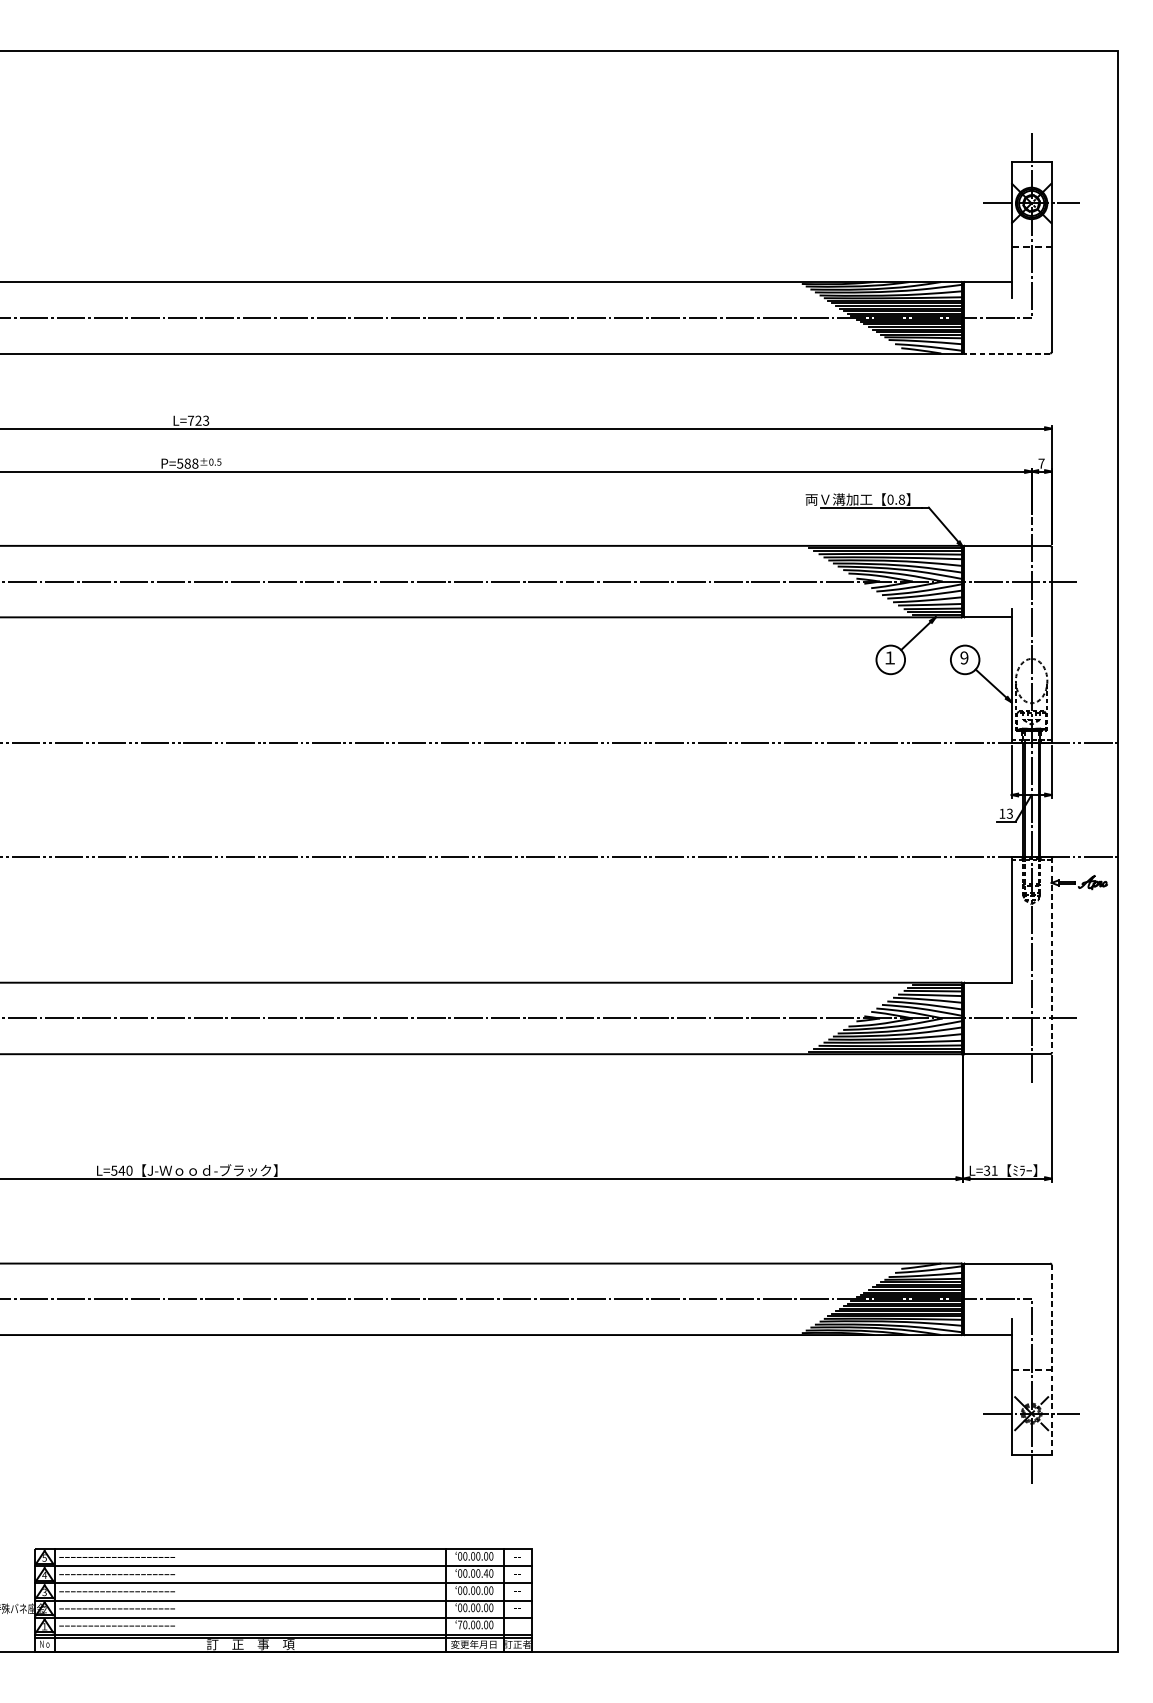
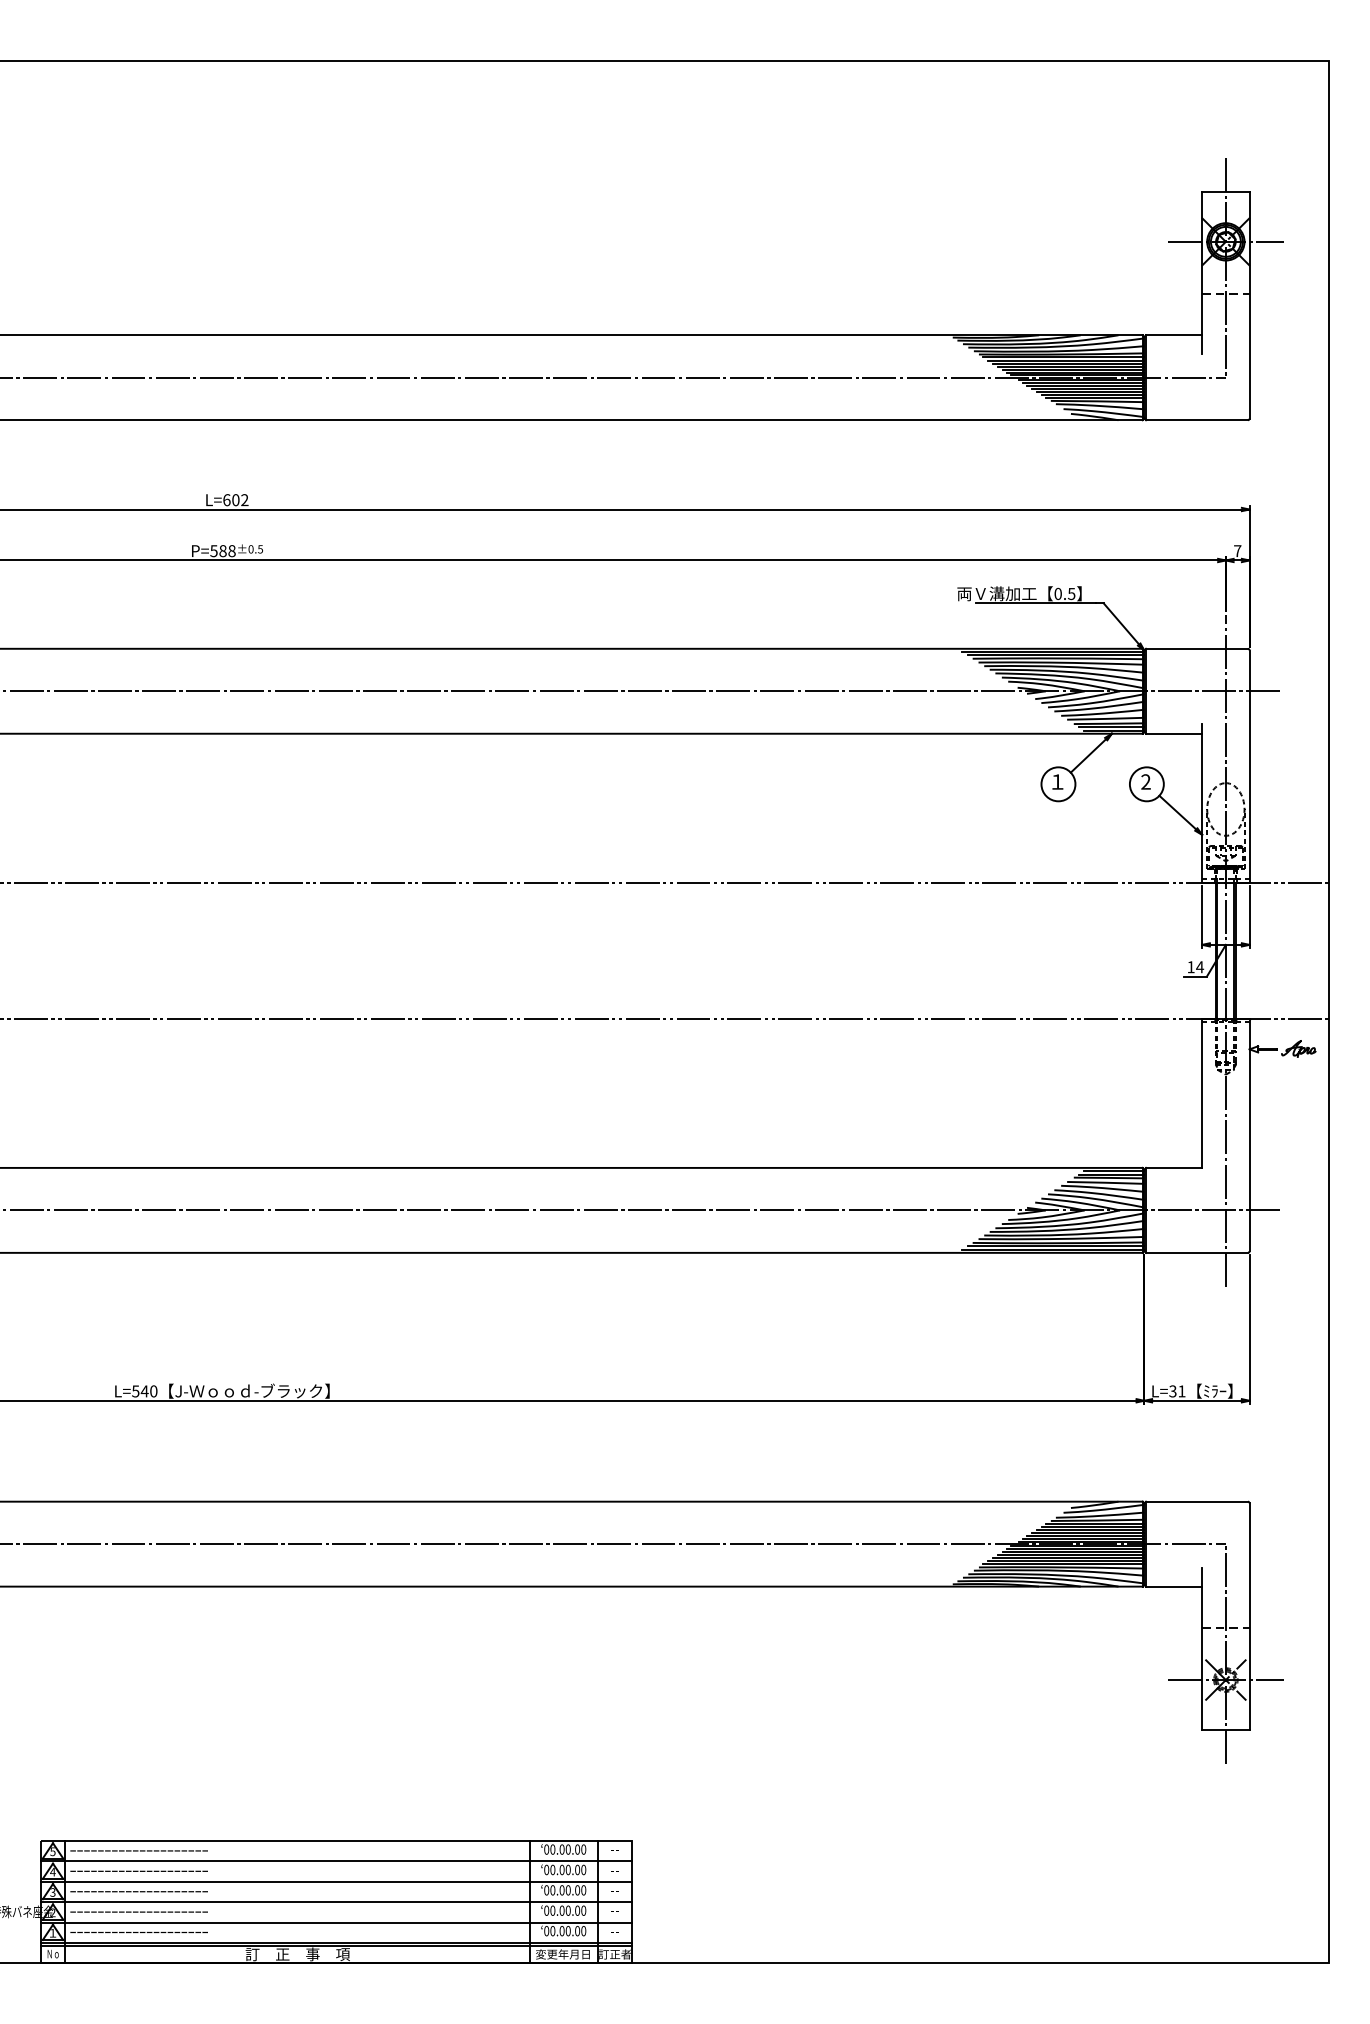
line: (1006, 353) -> (1196, 420), dashed -> solid
text: (198, 421) -> (235, 500), L=723 -> L=602
text: (901, 499) -> (1071, 593), 0.8 -> 0.5
text: (964, 658) -> (1145, 782), 9 -> 2
text: (1010, 814) -> (1200, 967), 13 -> 14
line: (1051, 955) -> (1249, 1135), dashed -> solid
line: (1051, 1360) -> (1249, 1616), dashed -> solid
text: (486, 1573) -> (577, 1869), 00.00.40 -> 00.00.00
text: (459, 1625) -> (546, 1931), 70.00.00 -> 00.00.00

